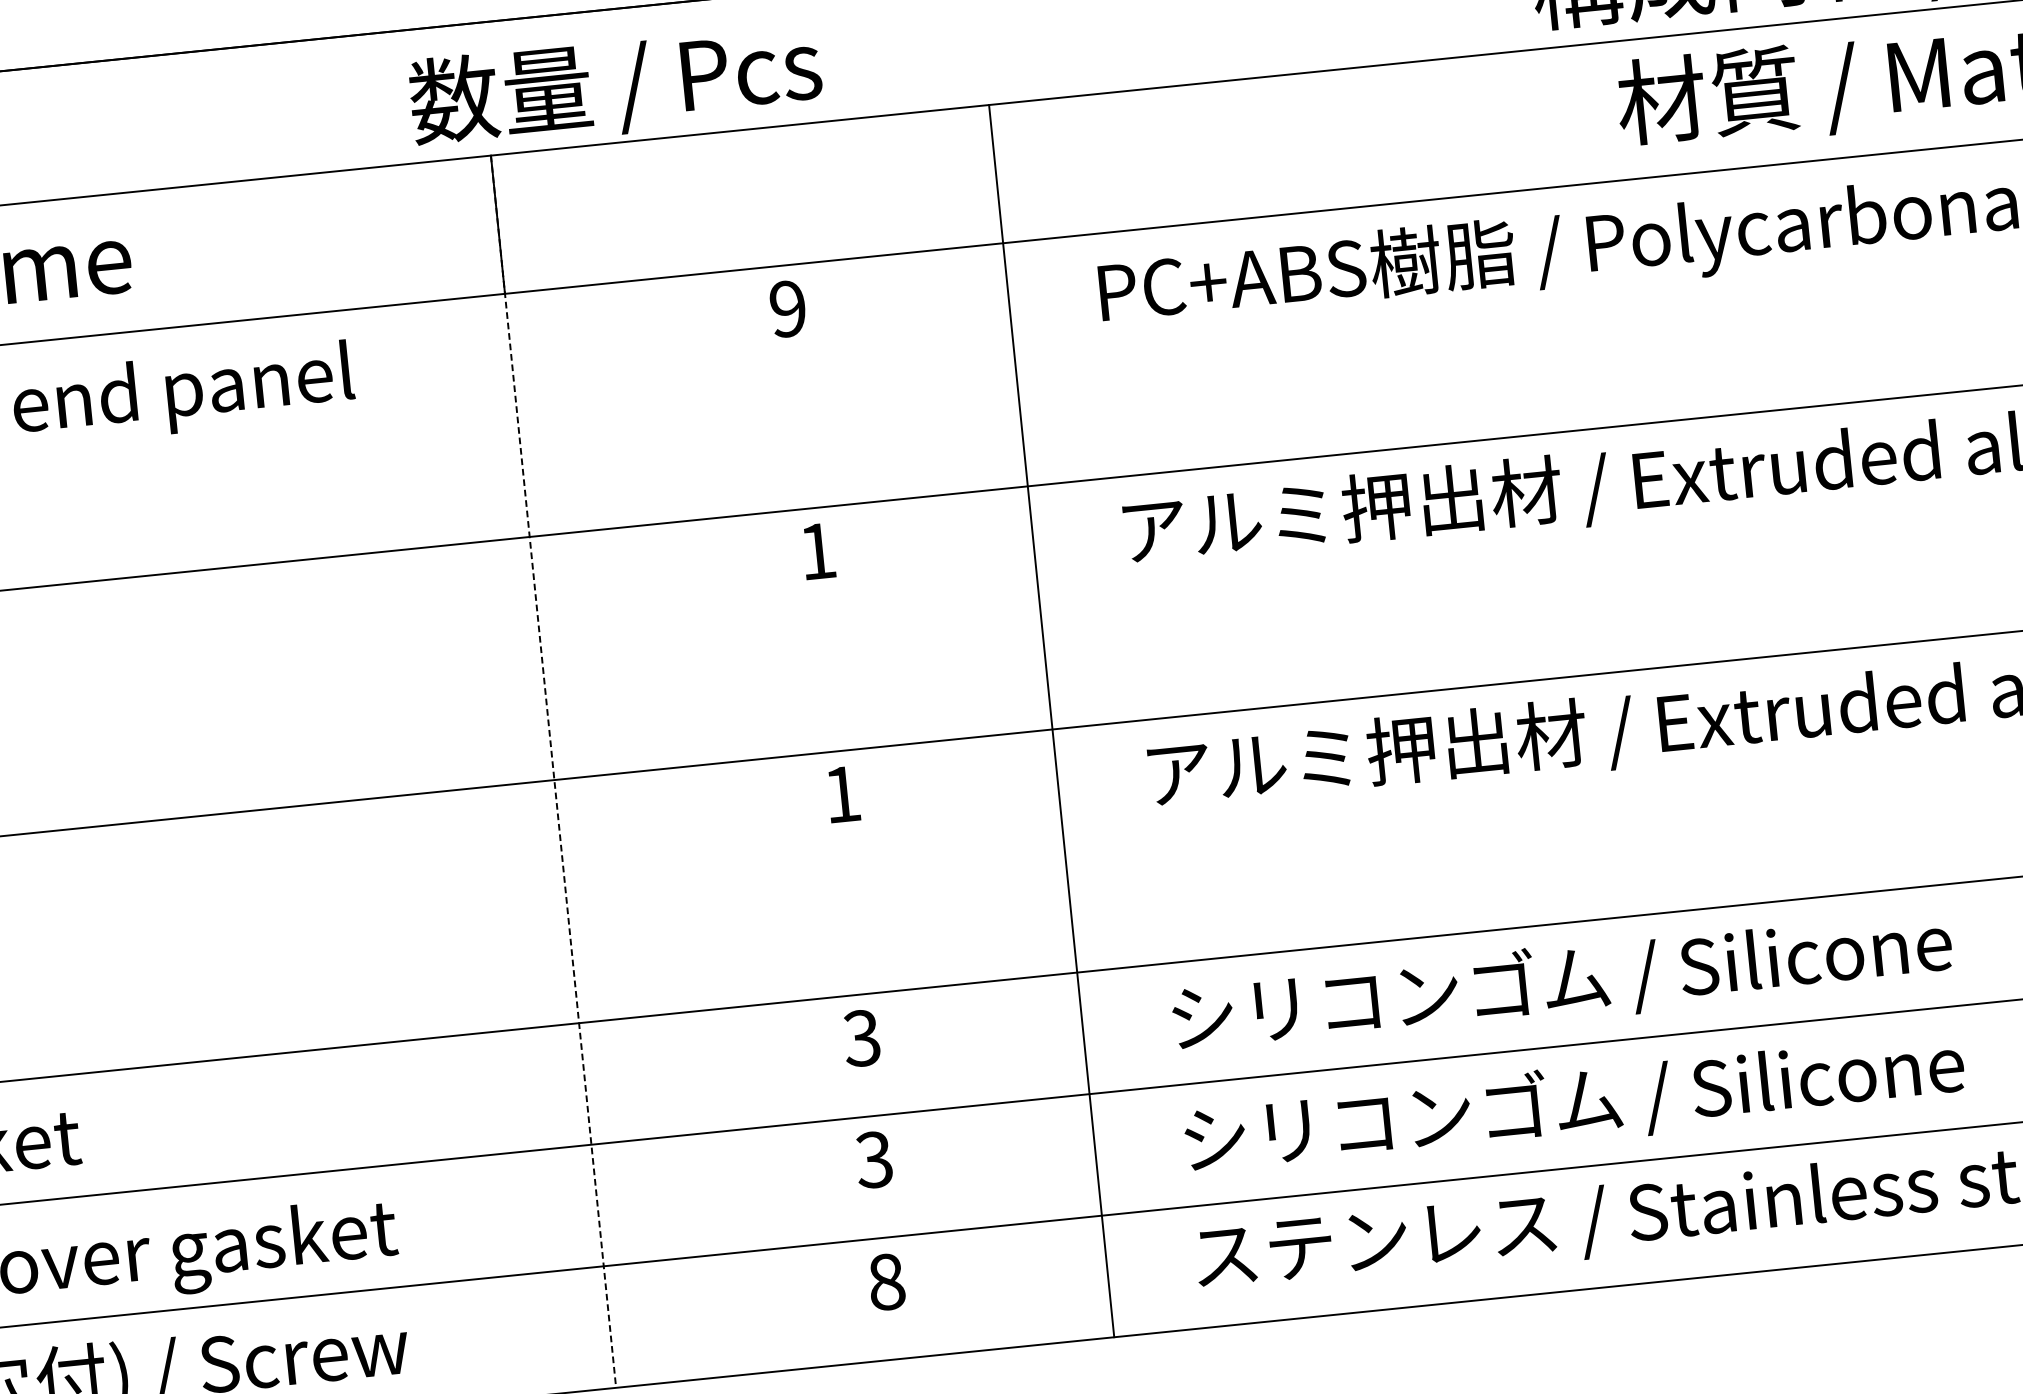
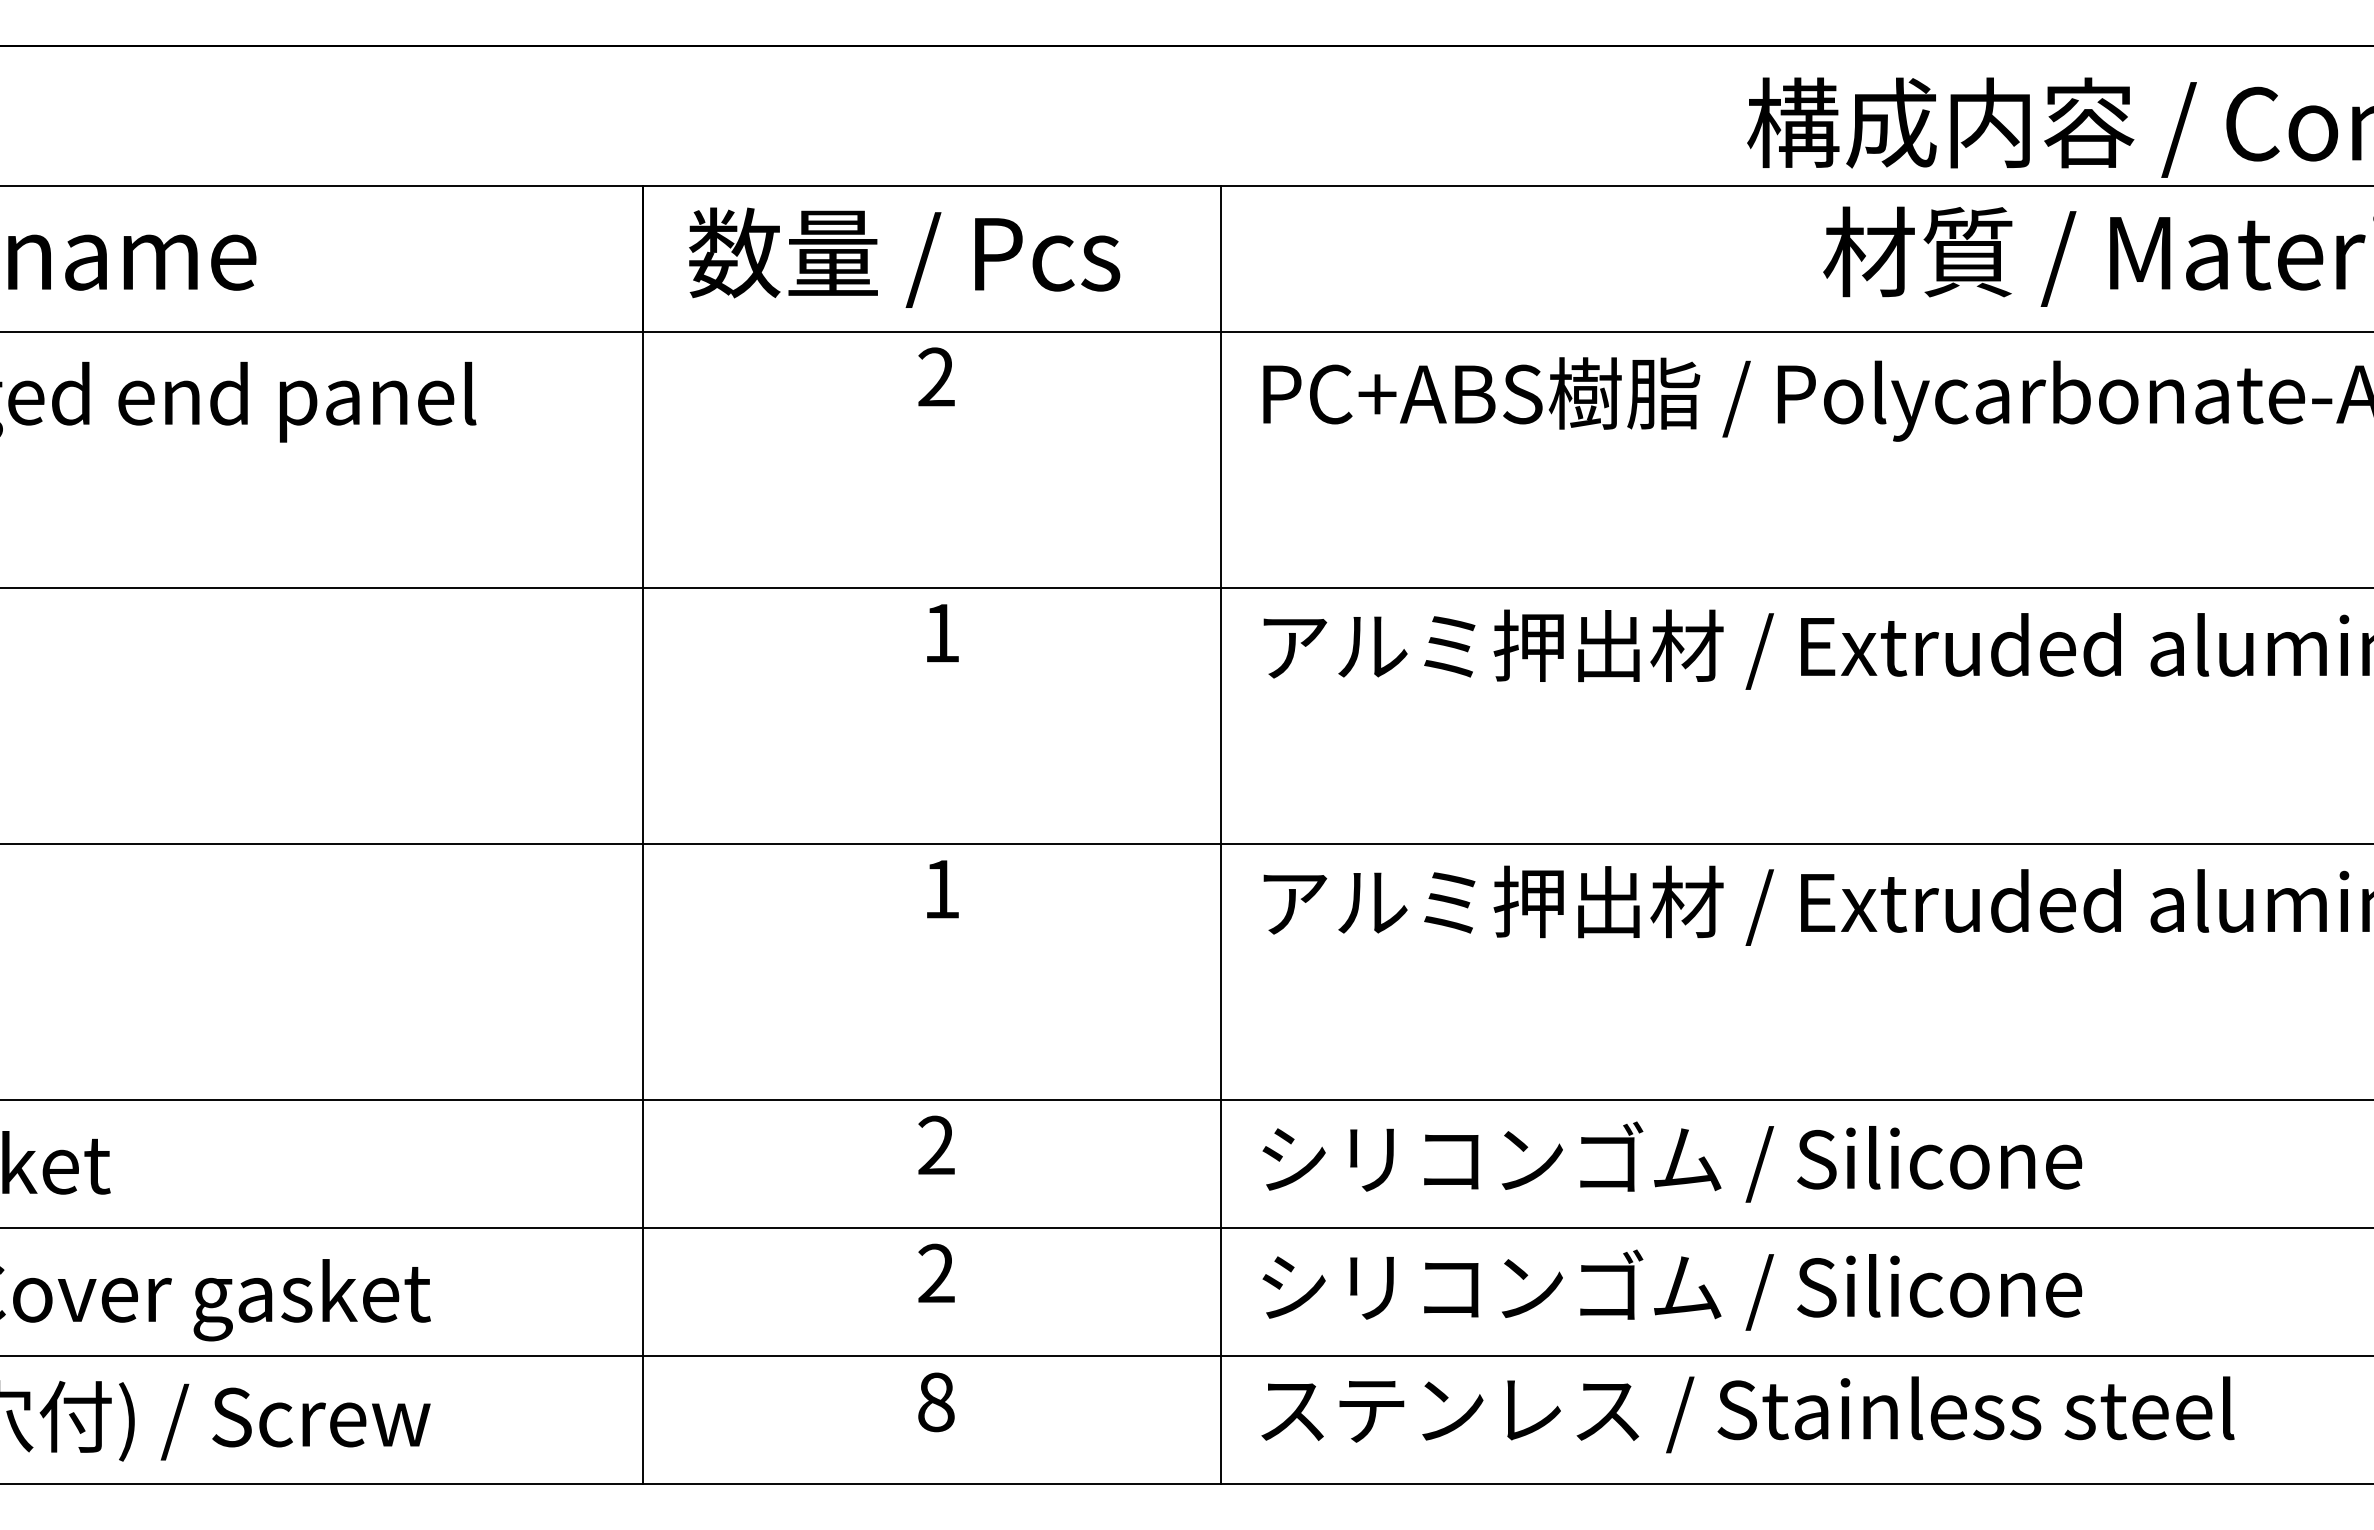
text: (615, 86) -> (904, 257), moved
text: (788, 309) -> (936, 377), 9 -> 2
line: (1051, 720) -> (1220, 834), moved
line: (553, 772) -> (642, 835), dashed -> solid
text: (861, 1038) -> (935, 1145), 3 -> 2
text: (873, 1159) -> (935, 1273), 3 -> 2

